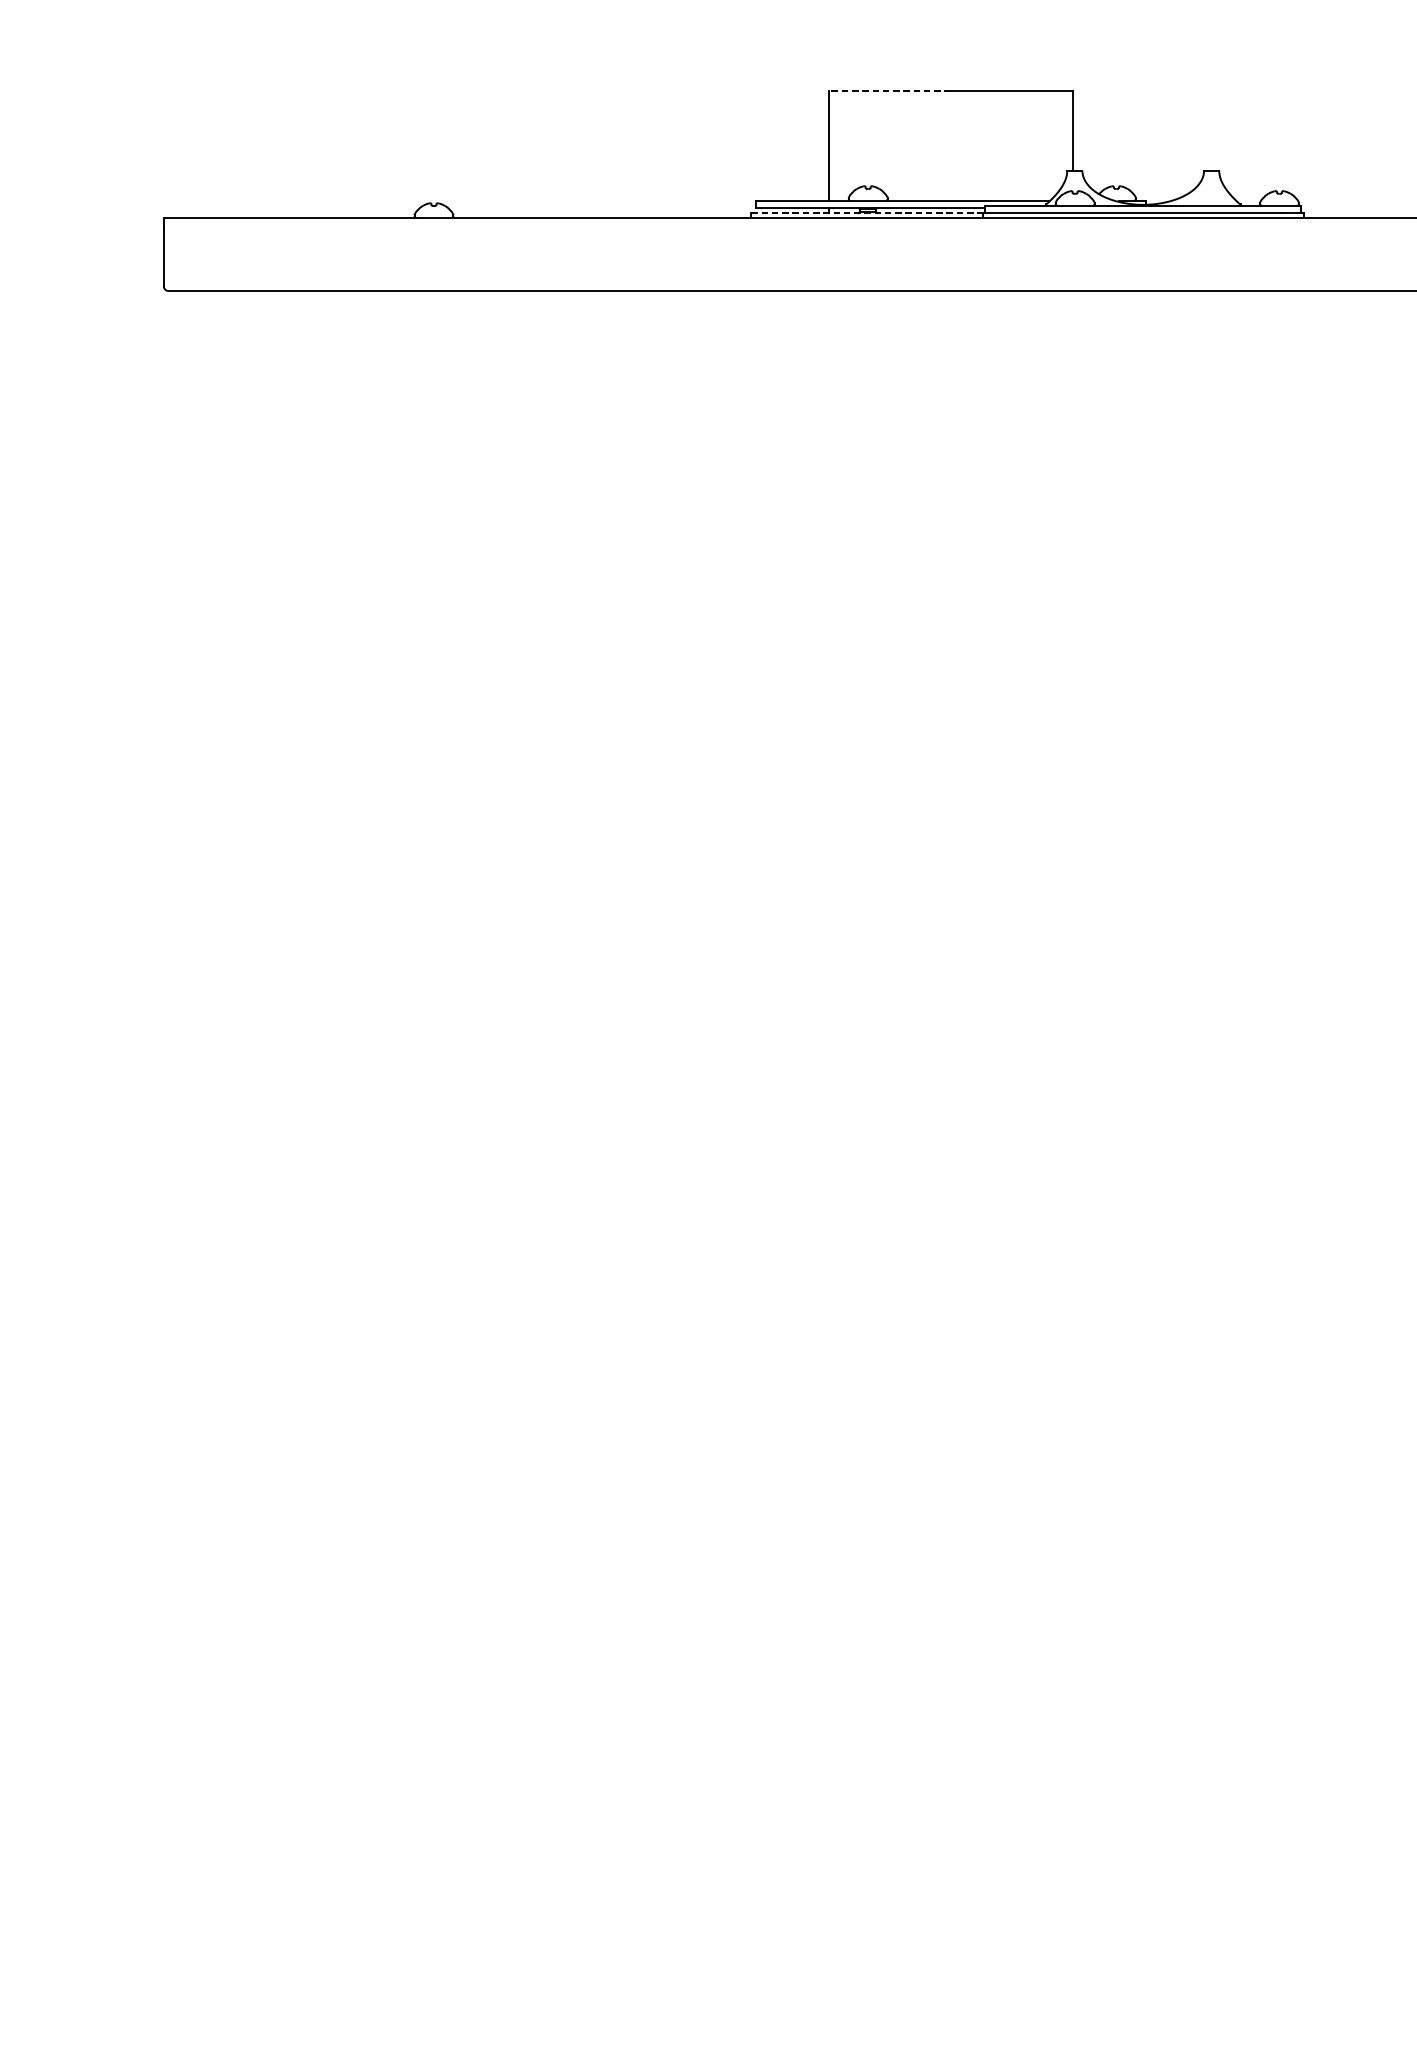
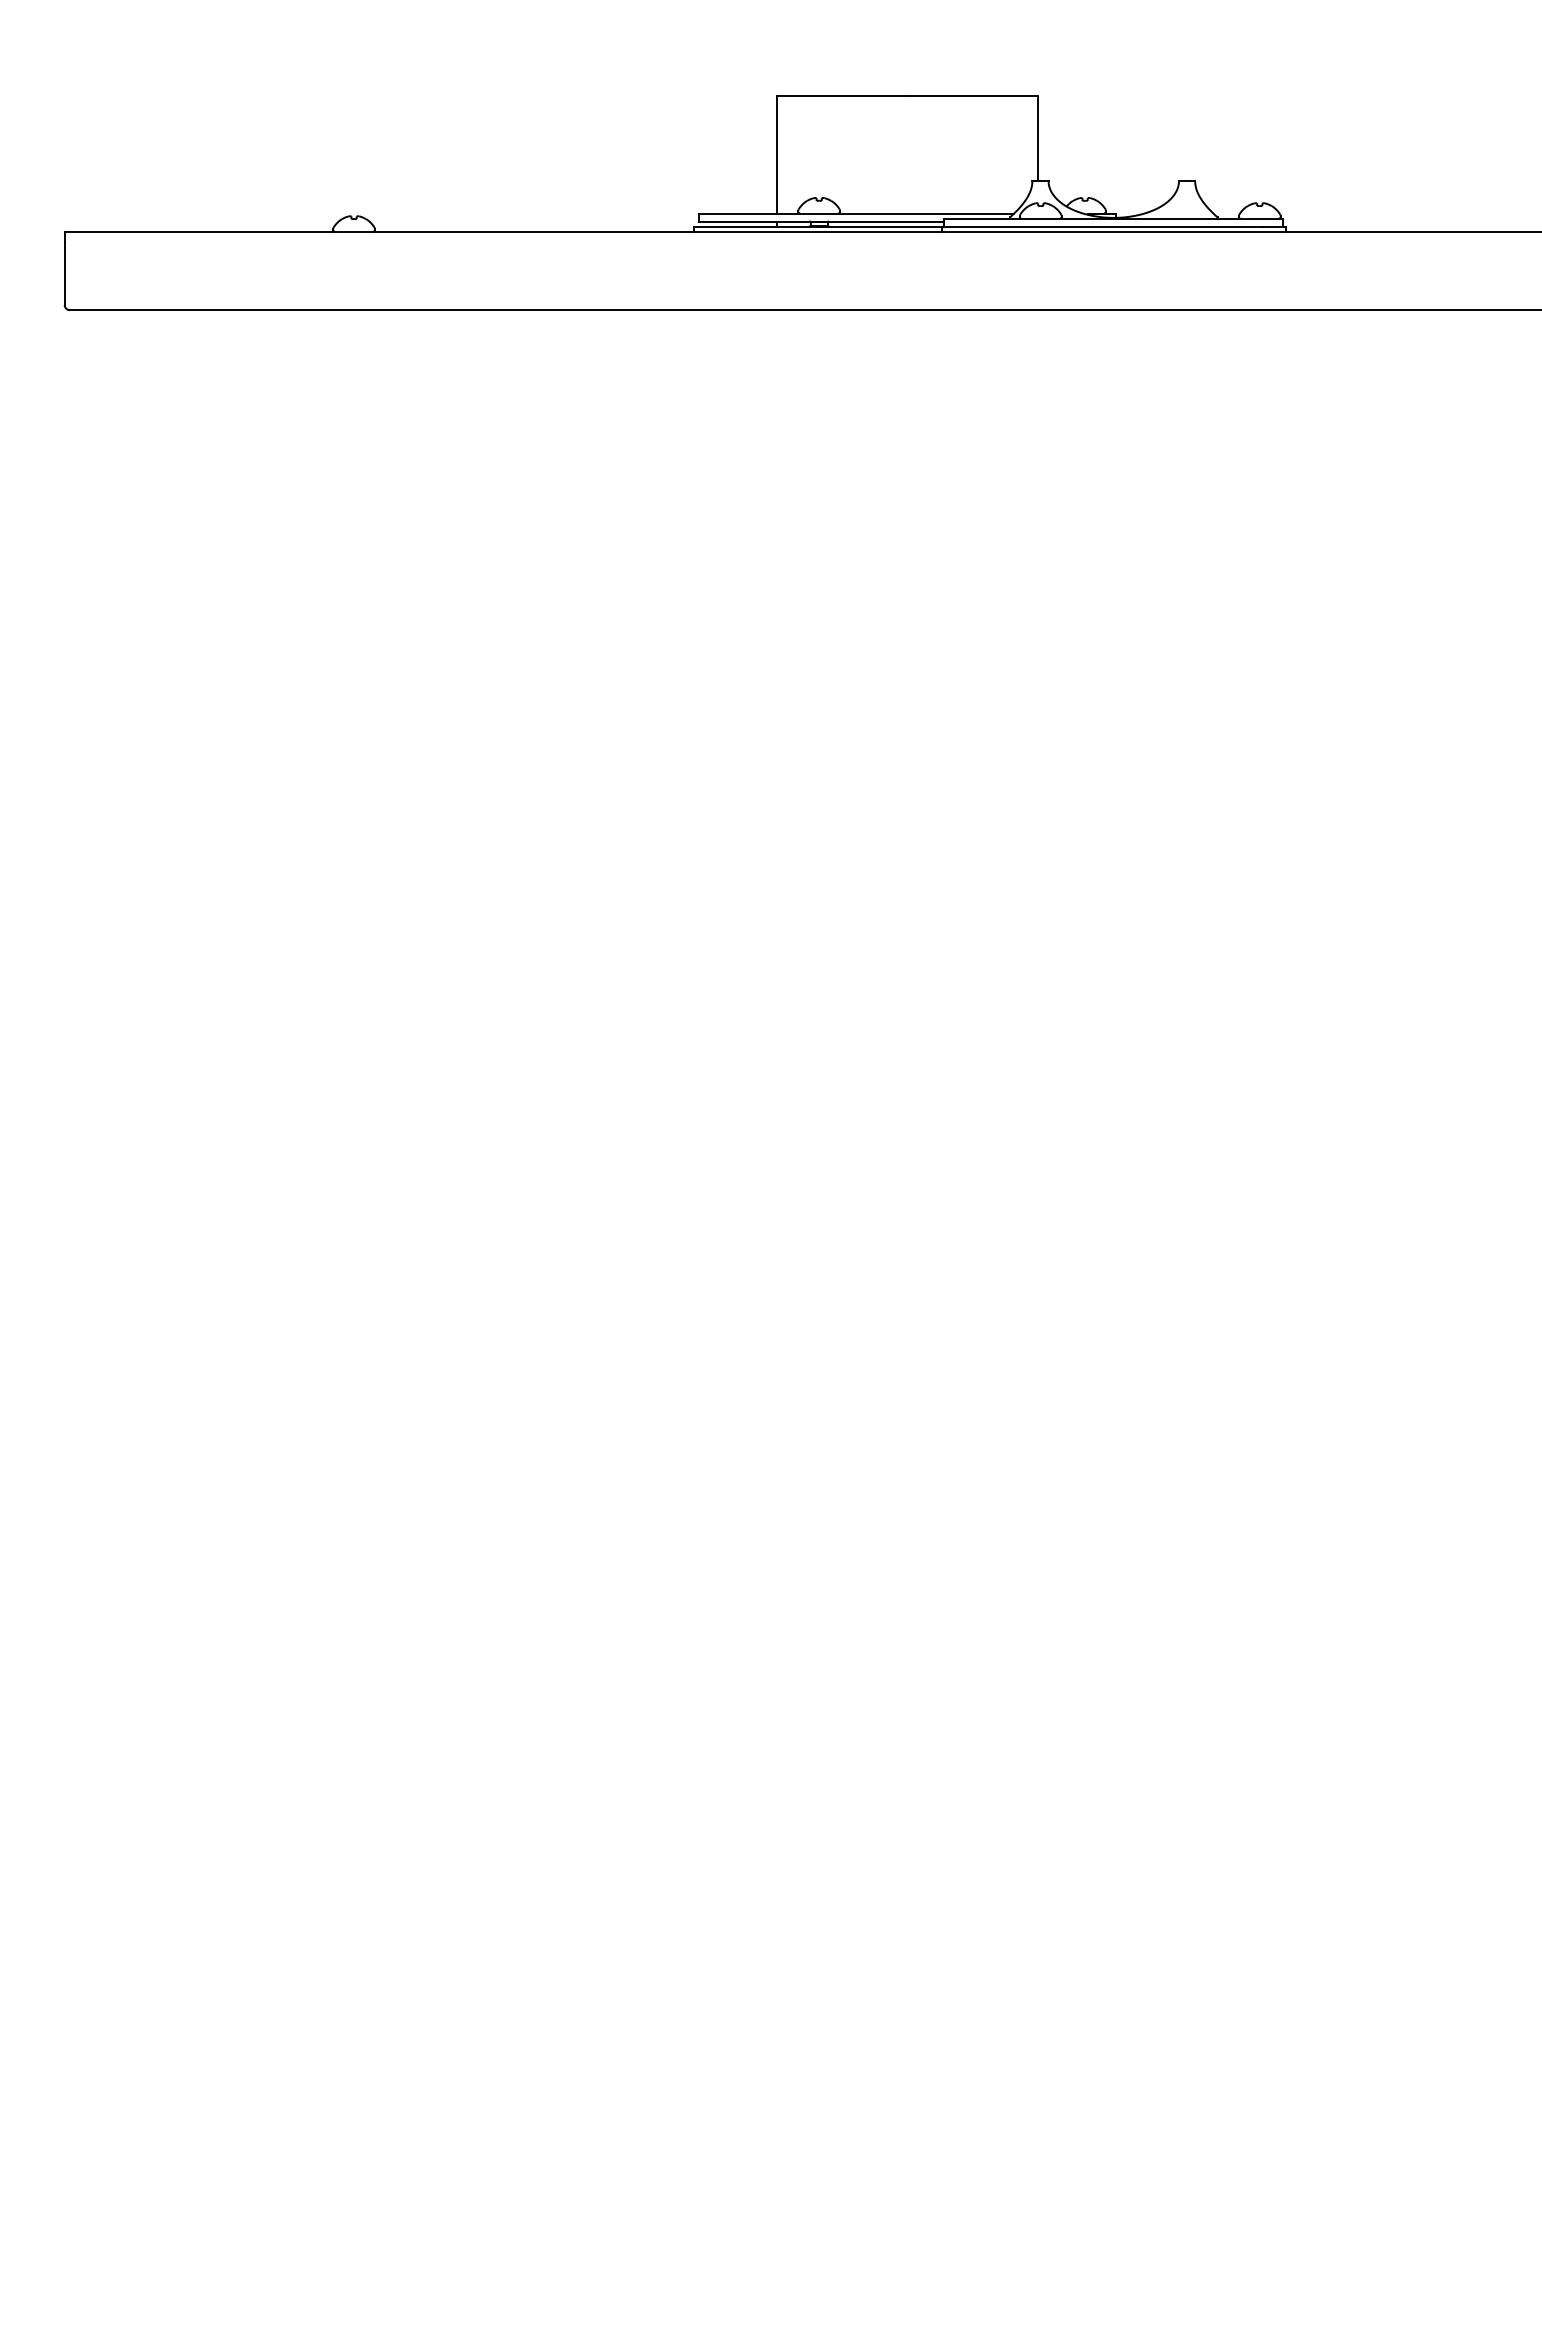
line: (889, 90) -> (842, 95), dashed -> solid
line: (868, 212) -> (819, 226), dashed -> solid

